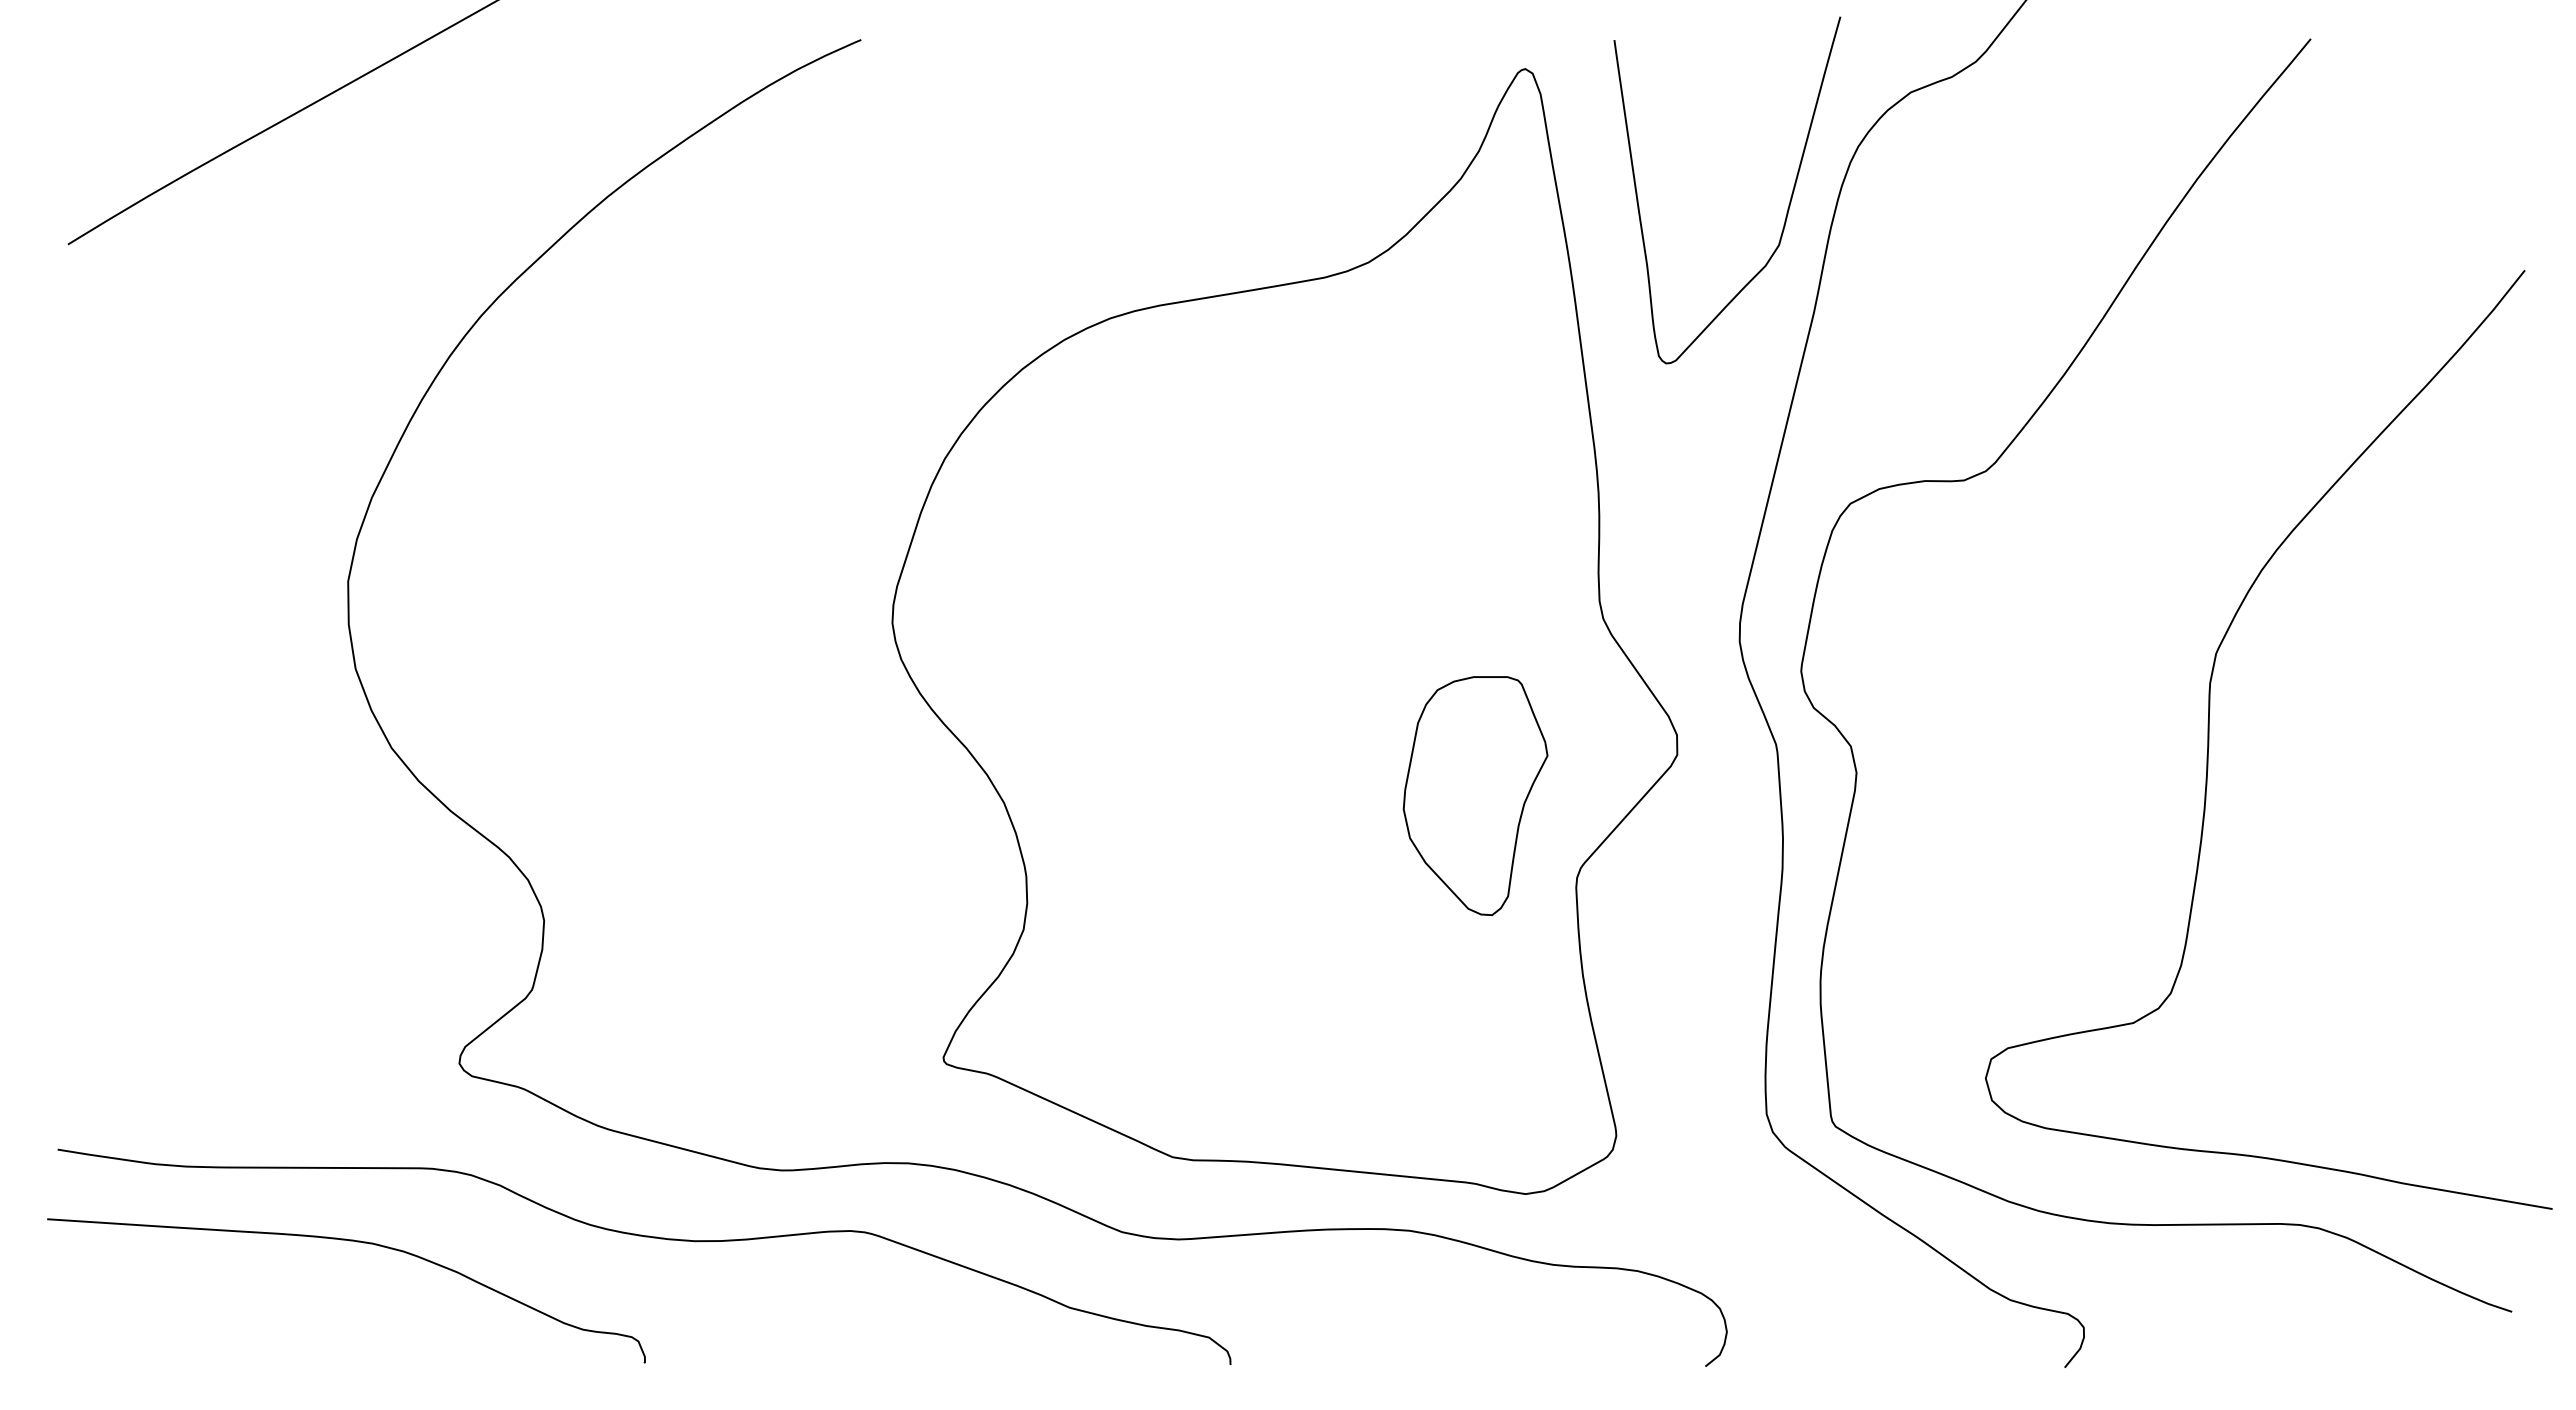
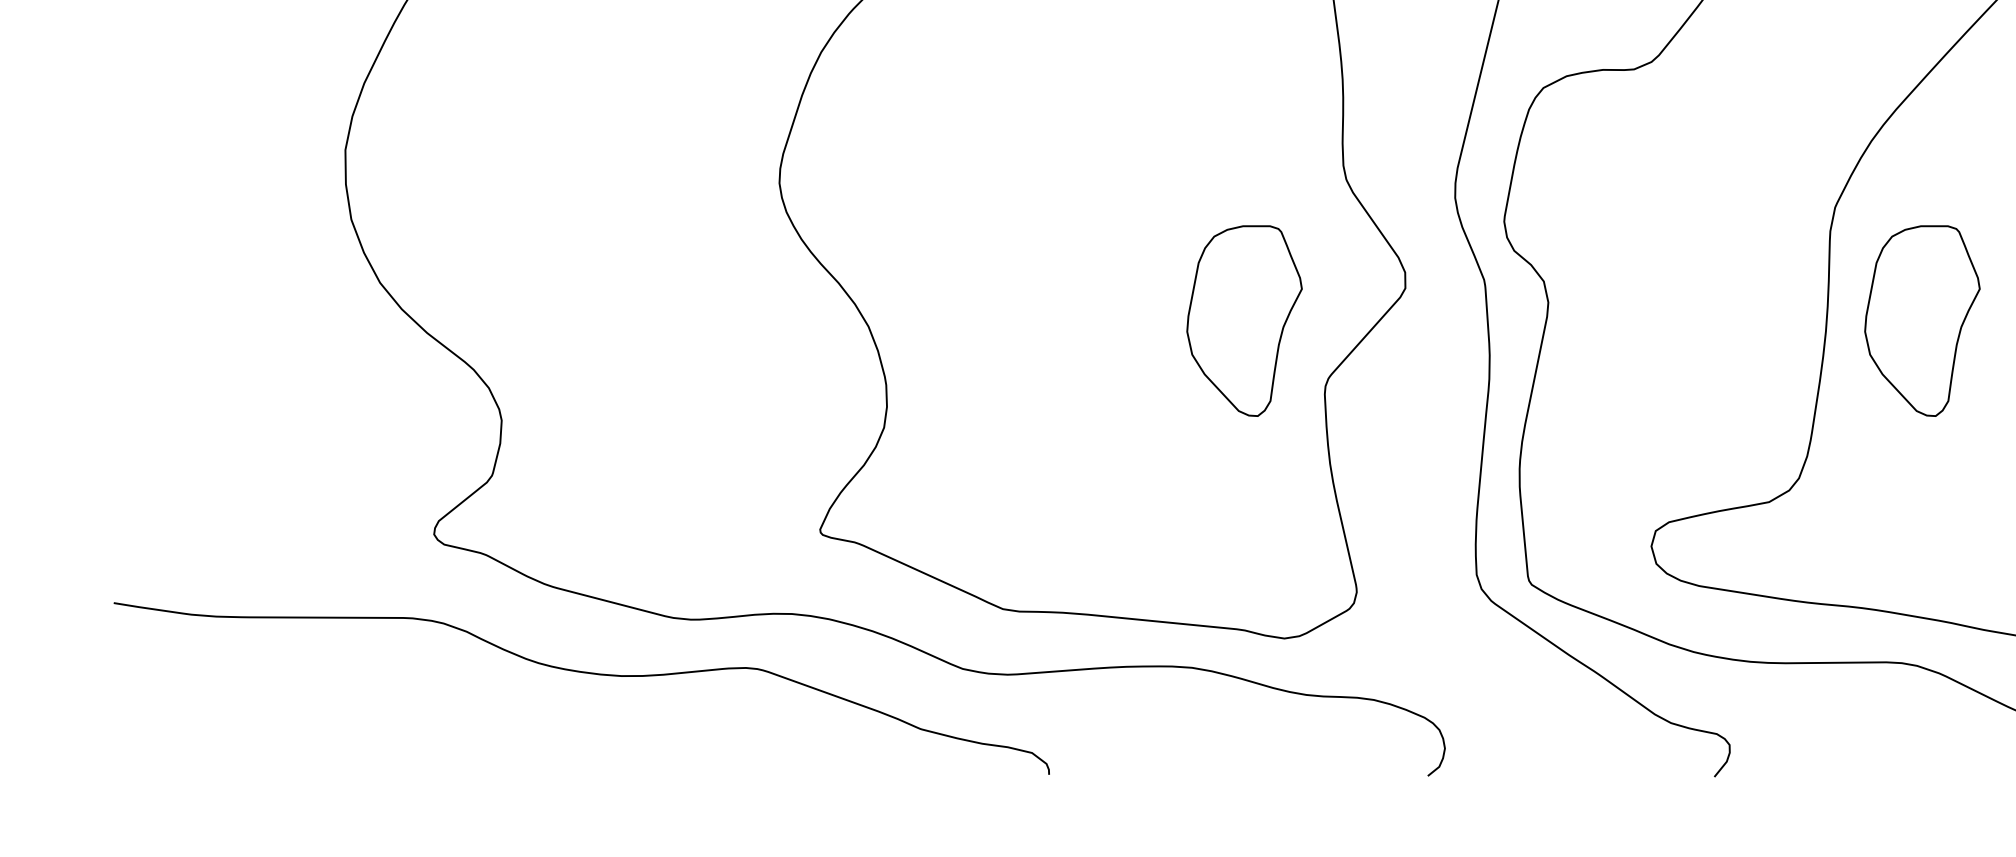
part: (2325, 795) -> (1922, 320), added
curve: (356, 1242) -> (352, 677), removed

